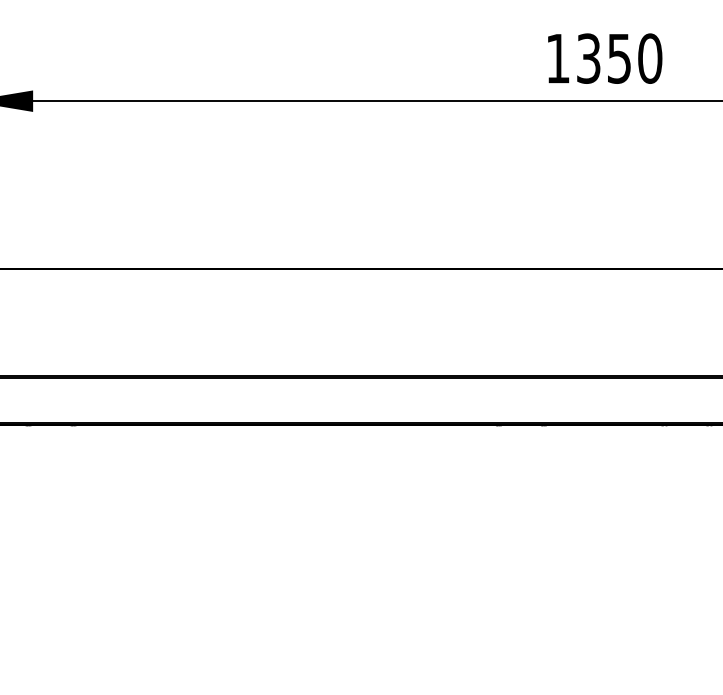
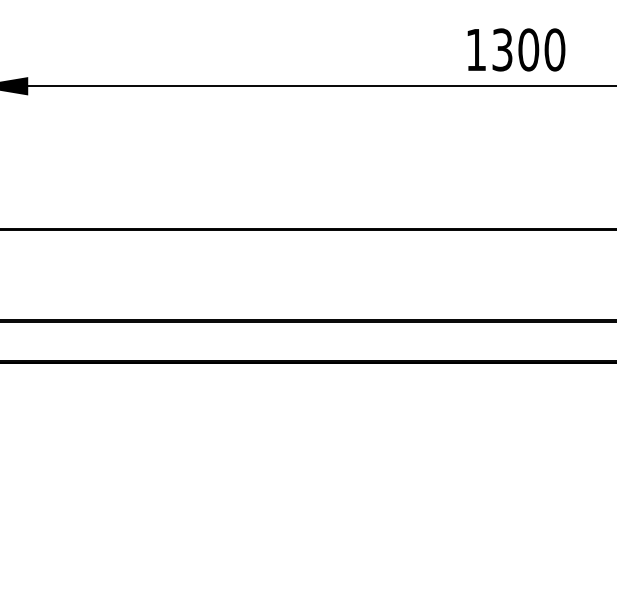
text: (619, 58) -> (528, 49), 1350 -> 1300

